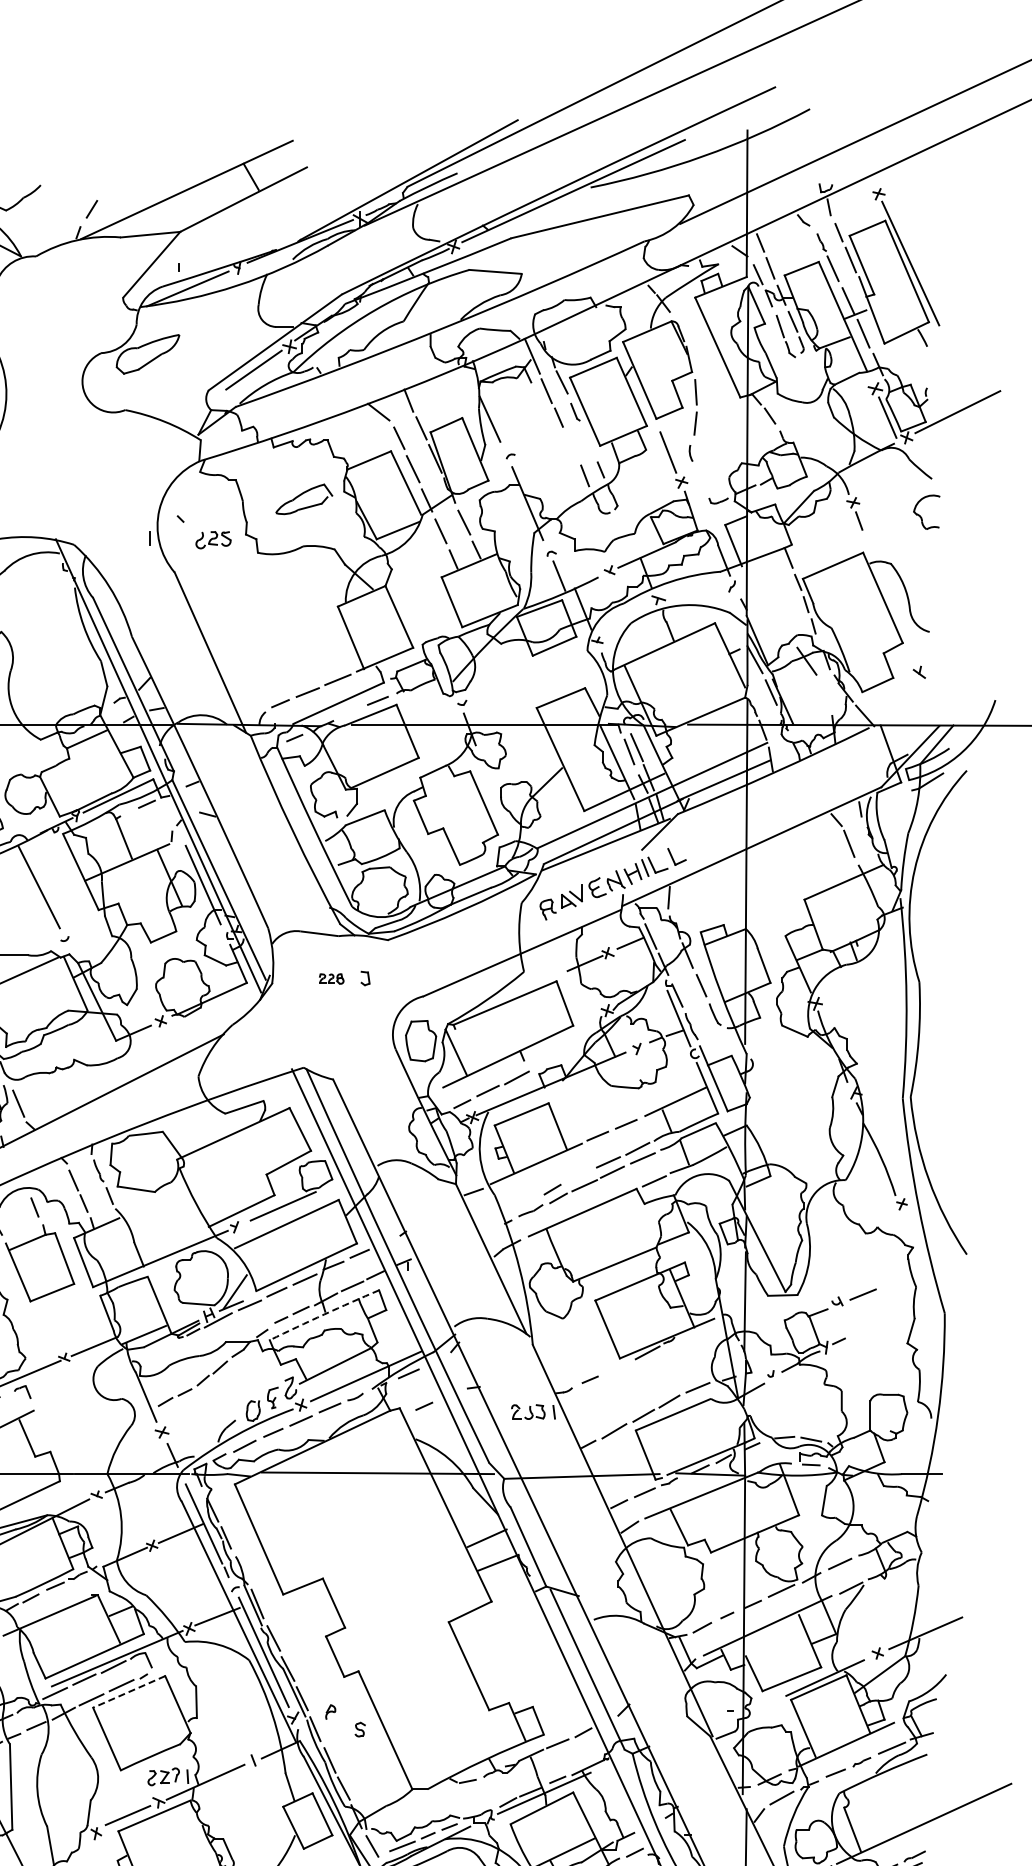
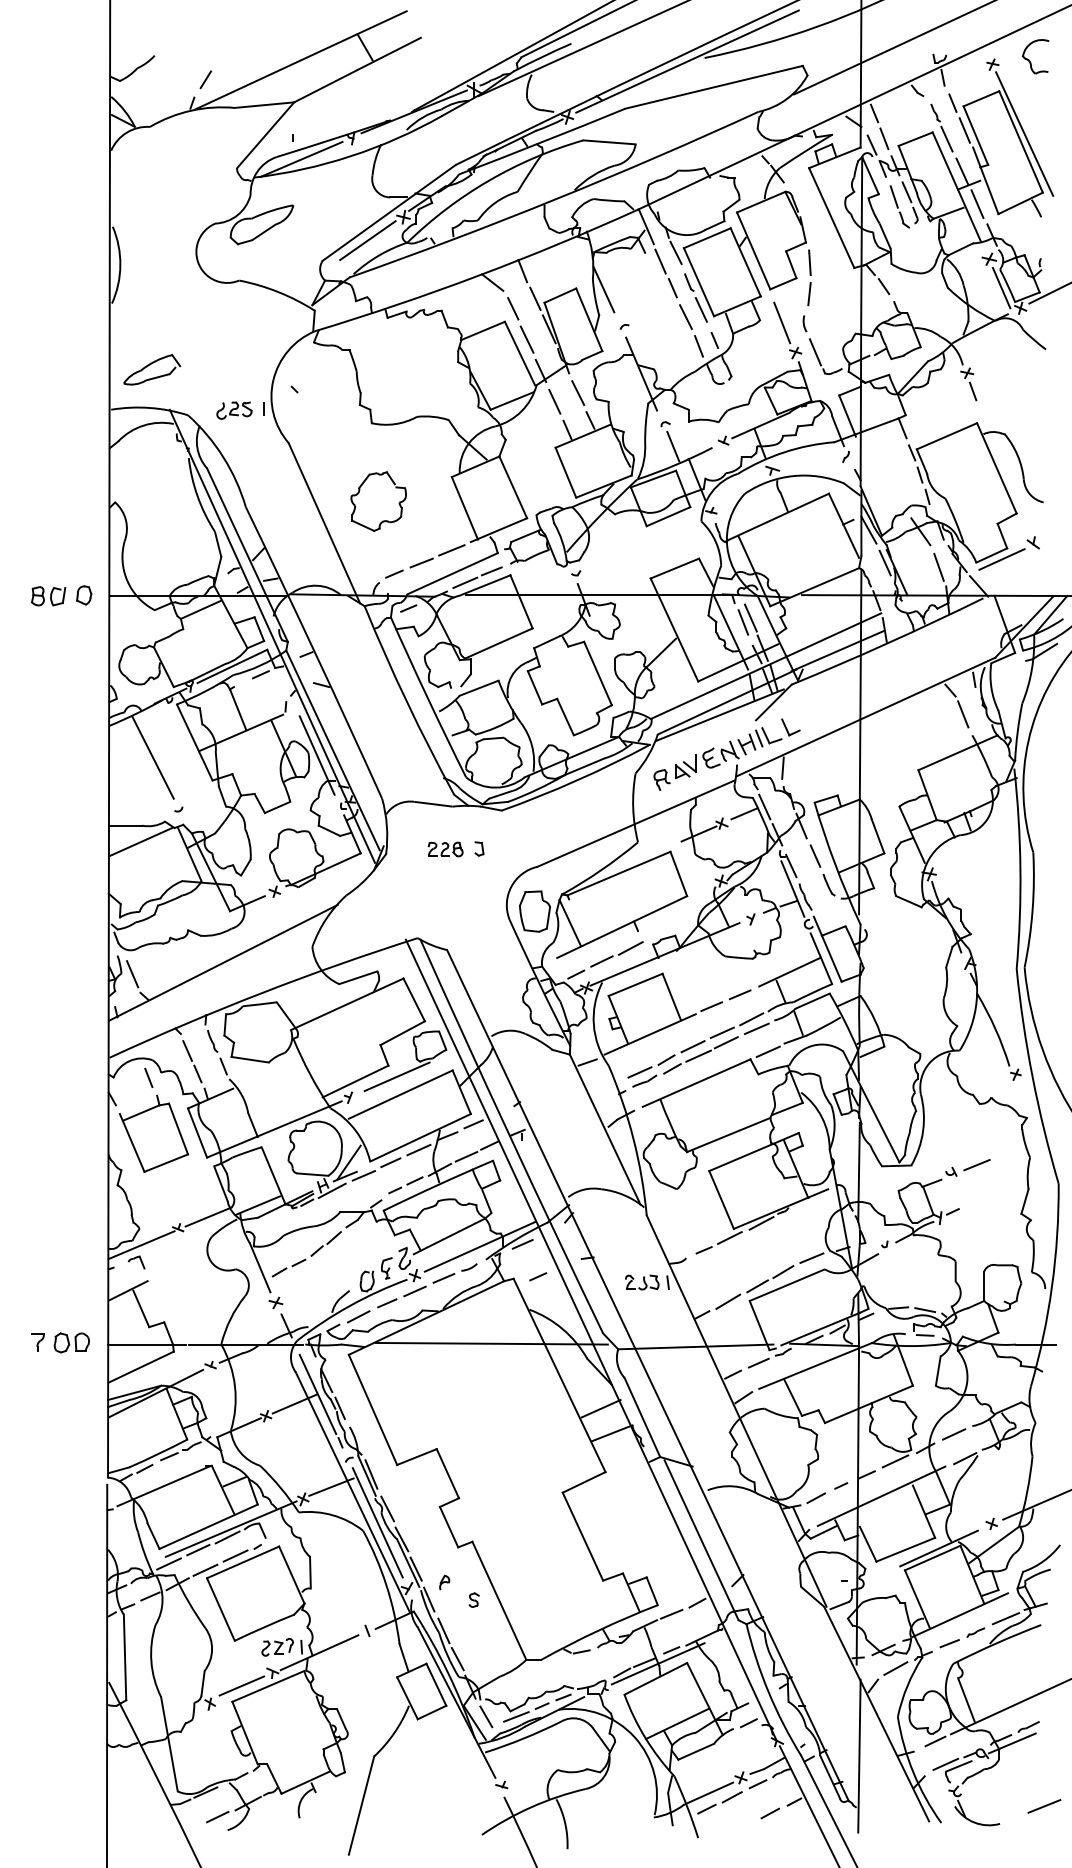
line: (586, 439) -> (700, 309), added
line: (571, 446) -> (685, 316), added
line: (701, 482) -> (815, 352), added
part: (304, 499) -> (152, 369), moved
part: (920, 515) -> (1029, 59), moved
part: (213, 540) -> (234, 410), moved
part: (264, 631) -> (378, 501), added
line: (887, 689) -> (1001, 559), added
line: (824, 696) -> (938, 566), added
line: (351, 712) -> (465, 582), added
part: (331, 979) -> (445, 849), size x1.43
line: (578, 1176) -> (692, 1046), added
line: (525, 1202) -> (639, 1072), added
arc: (324, 1315) -> (438, 1185), dashed -> solid
line: (615, 1367) -> (729, 1237), added
line: (128, 1692) -> (242, 1562), dashed -> solid

